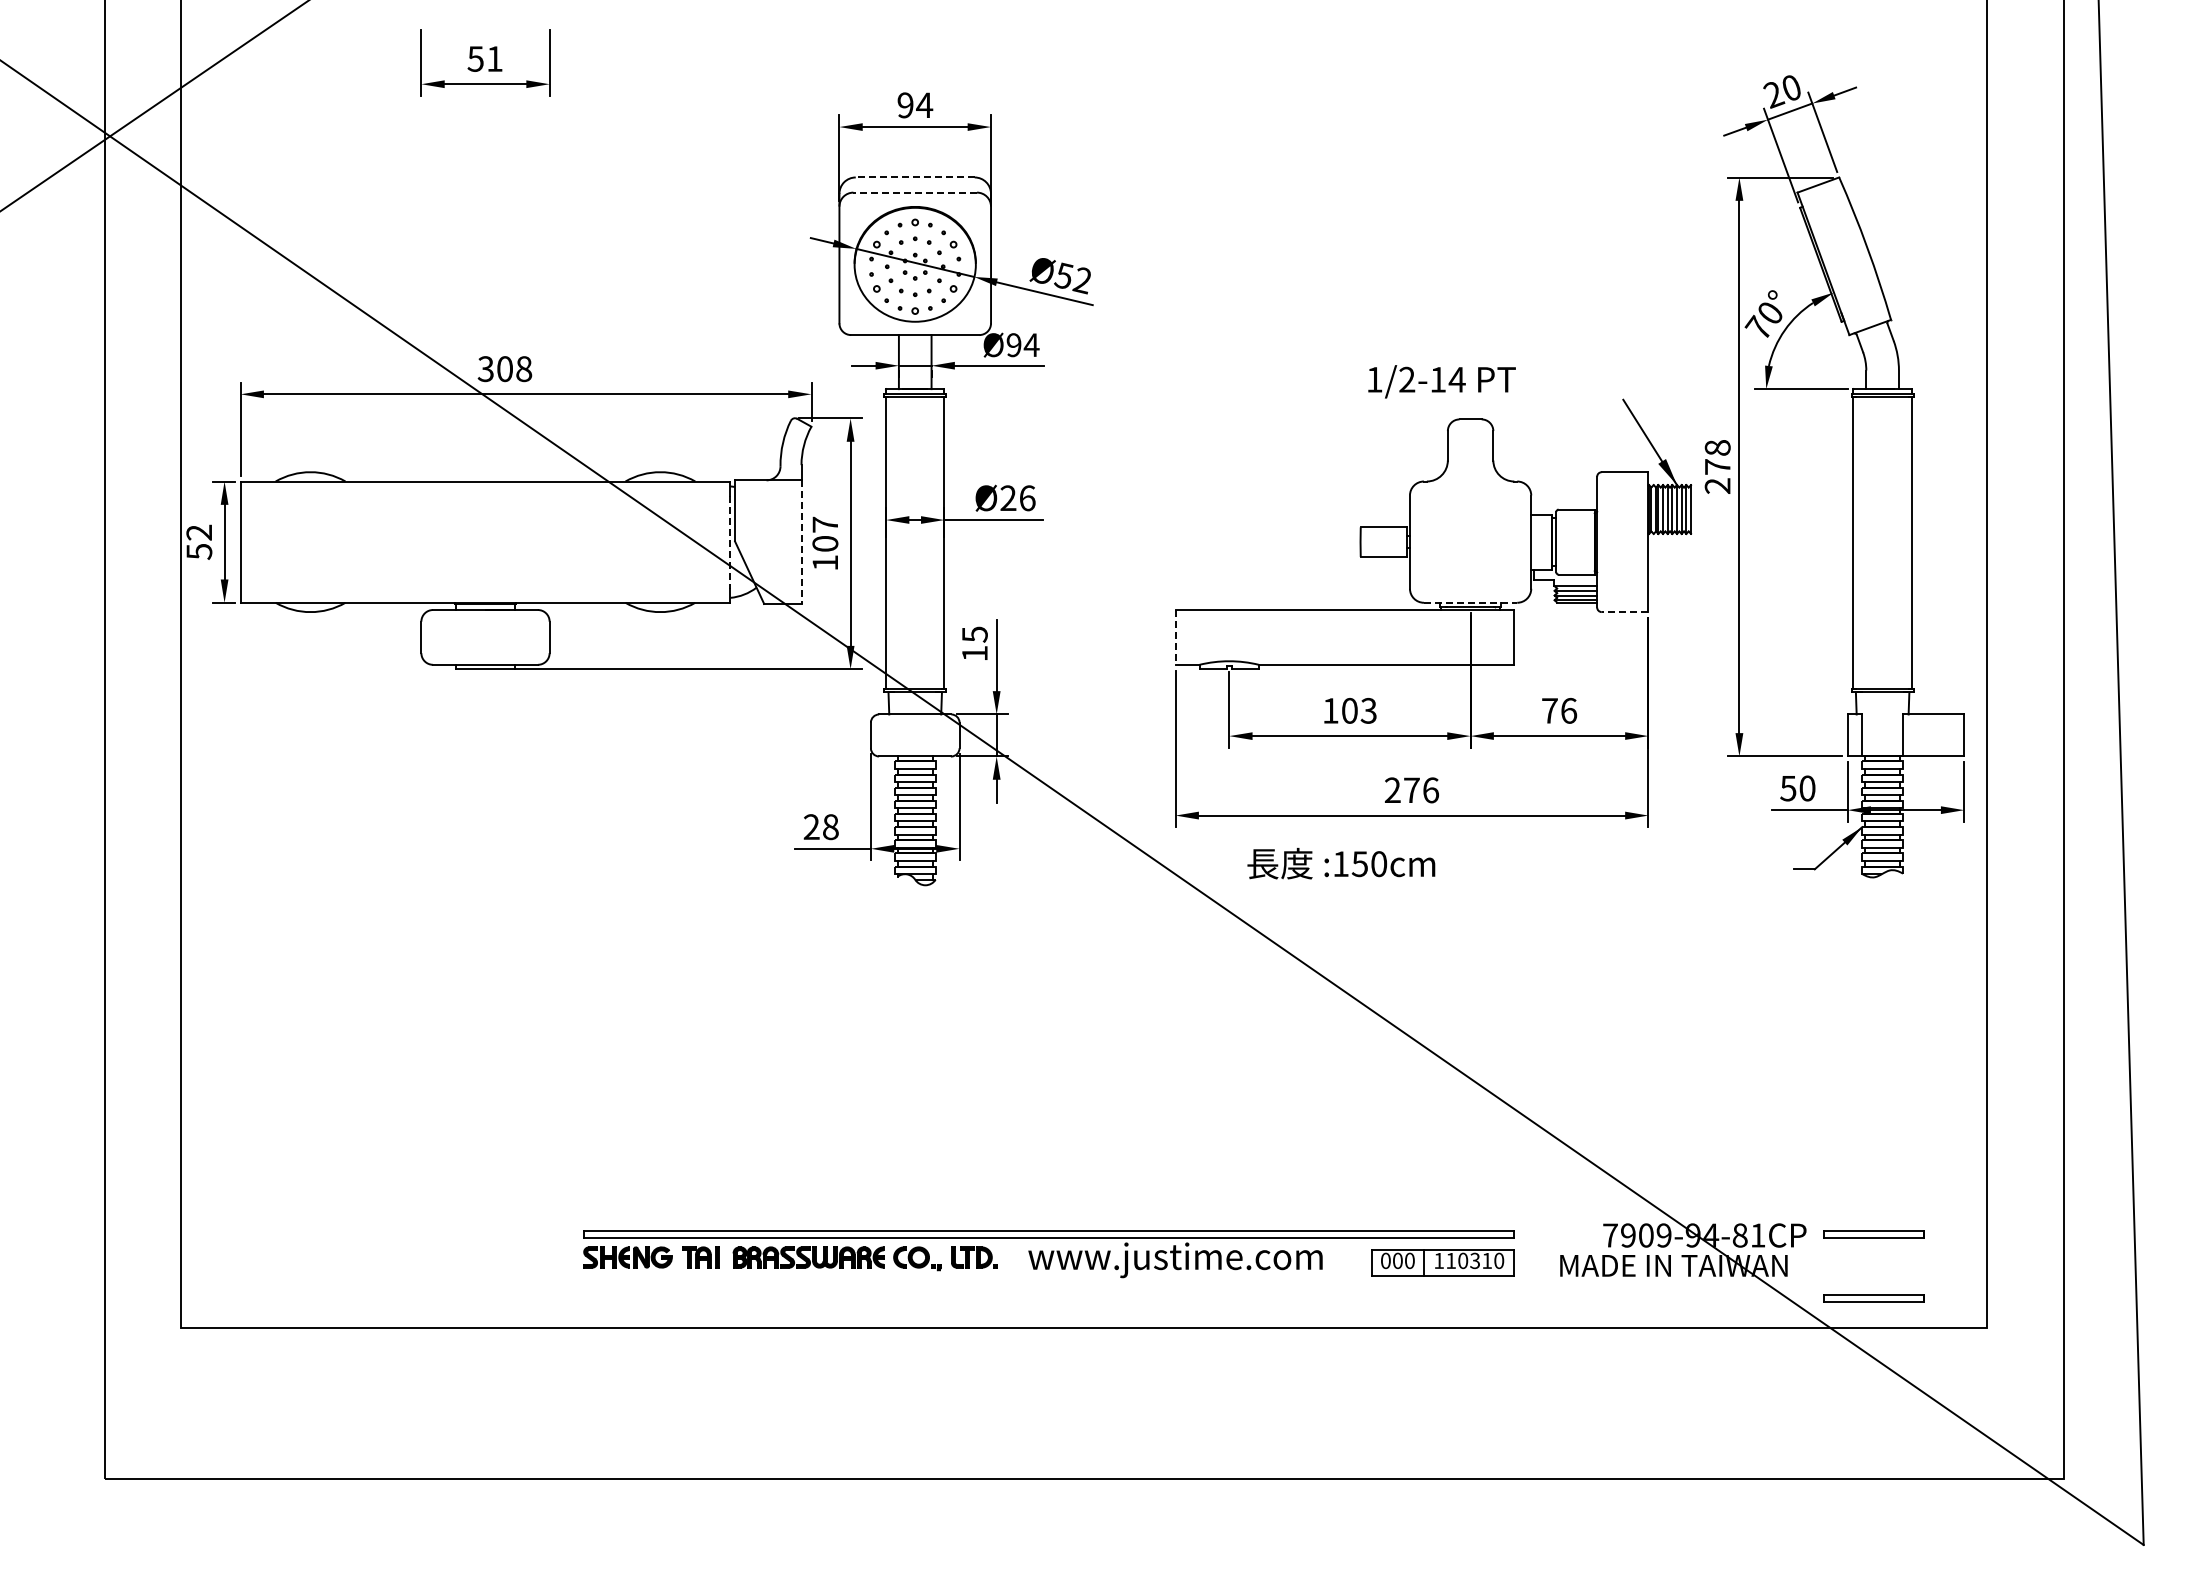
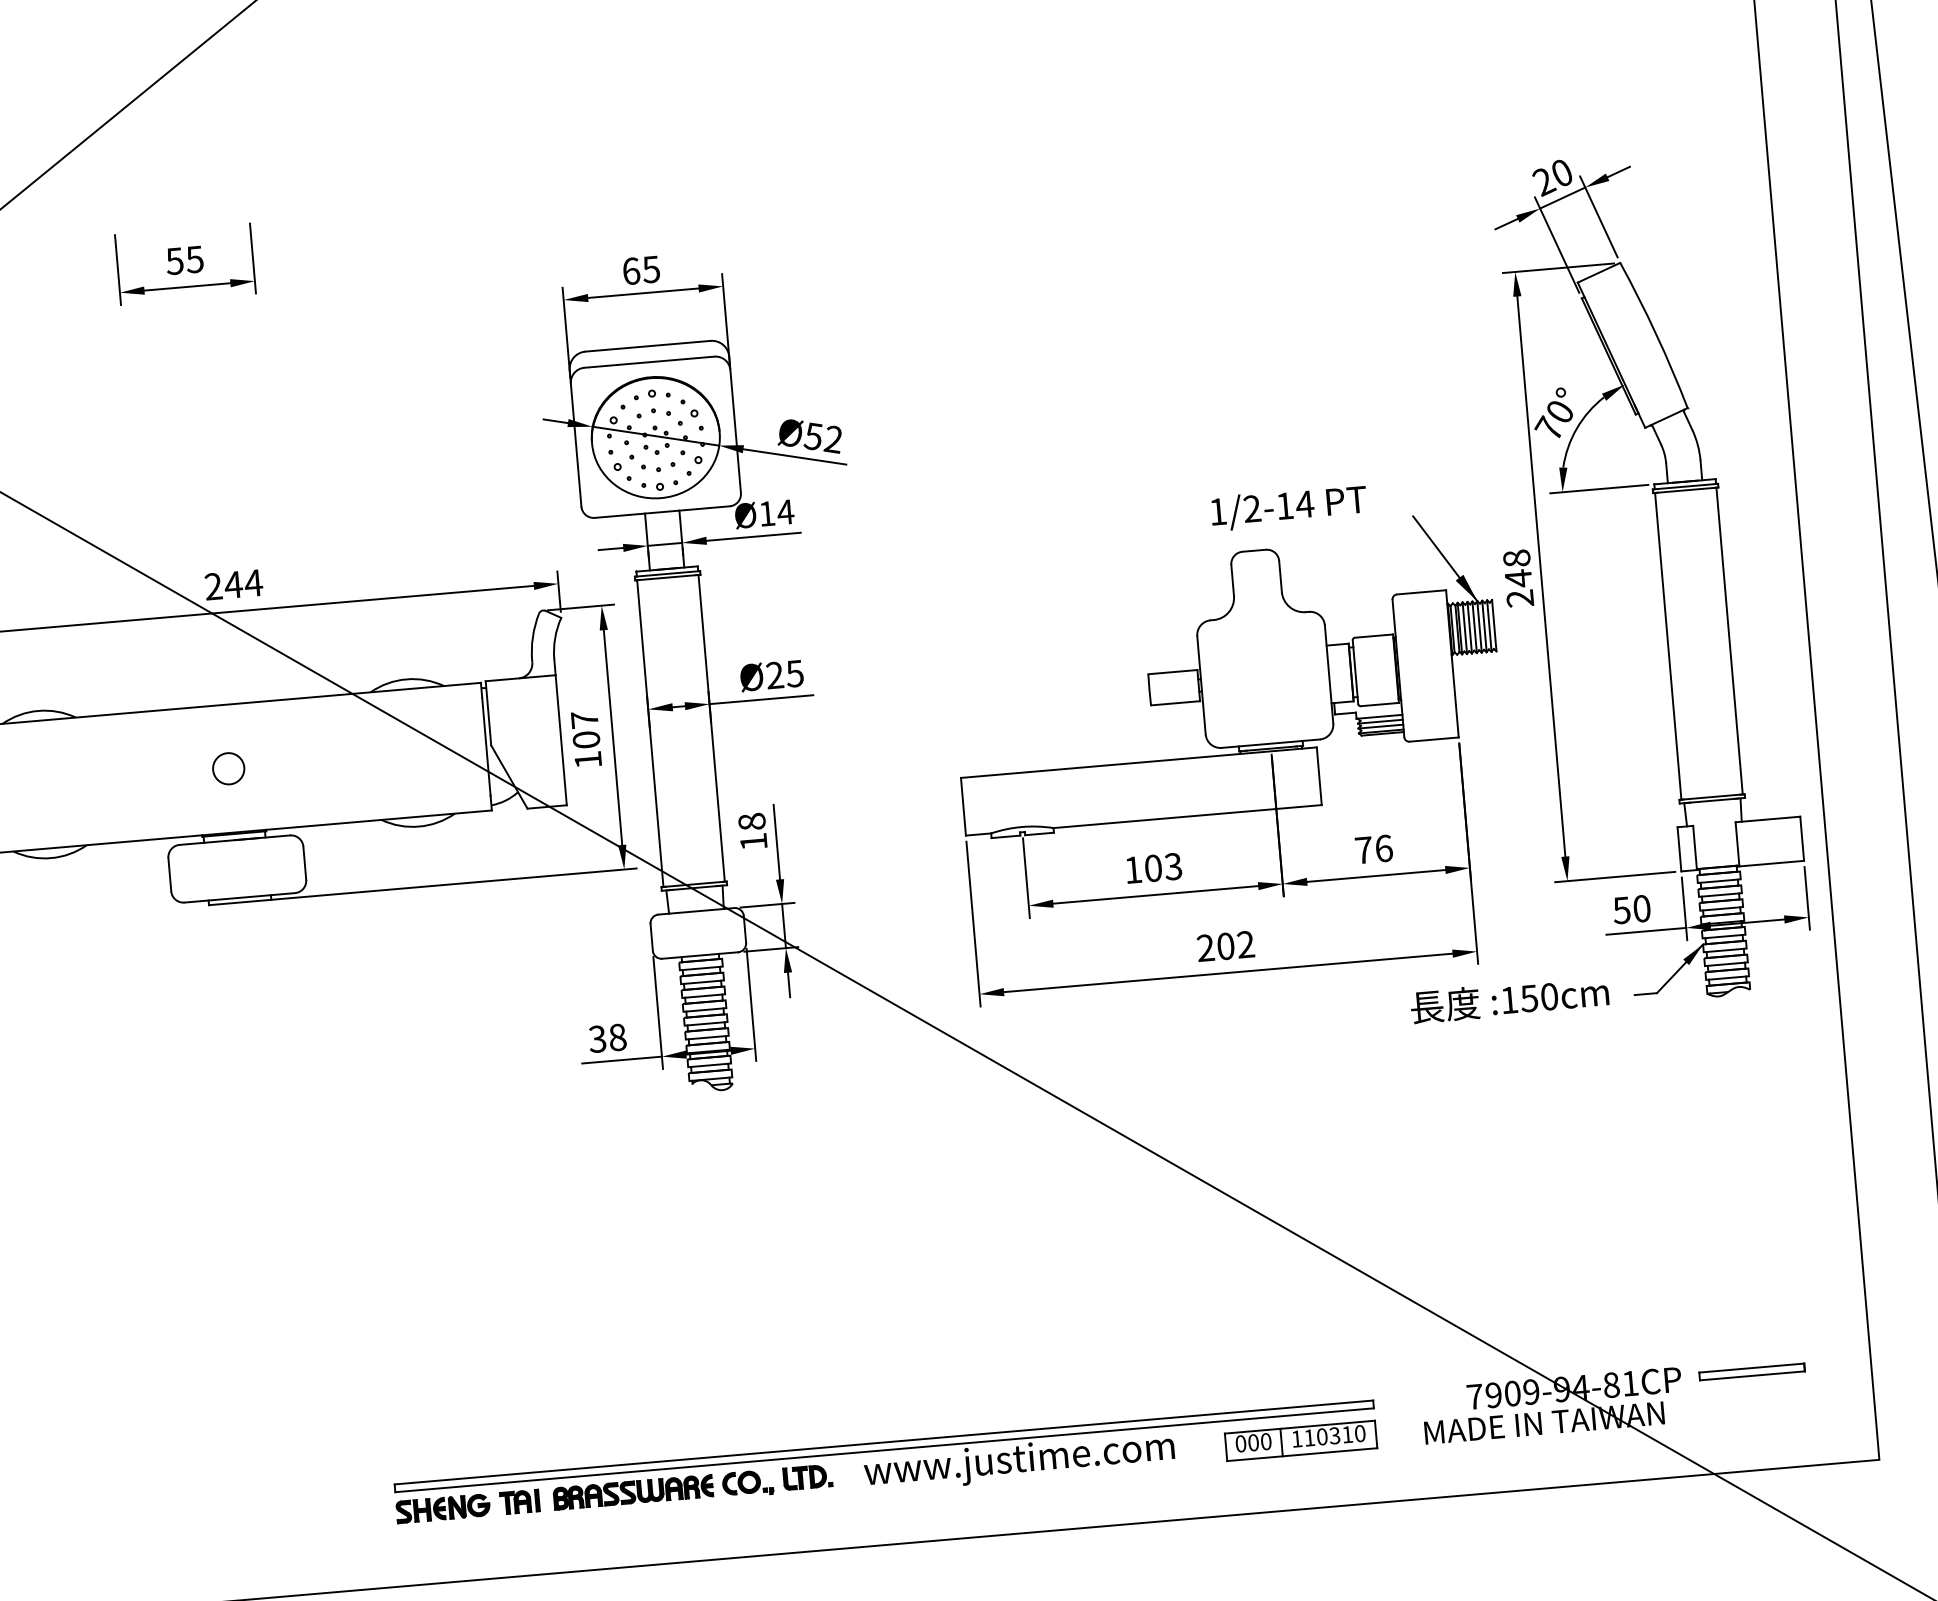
text: (494, 58) -> (194, 259), 51 -> 55
text: (915, 105) -> (641, 270), 94 -> 65
line: (914, 177) -> (647, 346), dashed -> solid
line: (915, 192) -> (649, 362), dashed -> solid
text: (1013, 345) -> (766, 514), Ø94 -> Ø14
text: (504, 369) -> (233, 585), 308 -> 244
text: (1441, 381) -> (1288, 507), moved
text: (1717, 466) -> (1518, 578), 278 -> 248
text: (1027, 498) -> (795, 673), Ø26 -> Ø25
circle: (485, 541) -> (228, 768), added
line: (730, 542) -> (486, 747), dashed -> solid
line: (801, 542) -> (561, 740), dashed -> solid
line: (1470, 602) -> (1270, 743), dashed -> solid
line: (1624, 612) -> (1433, 740), dashed -> solid
text: (974, 634) -> (751, 821), 15 -> 18
line: (1175, 637) -> (963, 806), dashed -> solid
text: (1421, 790) -> (1236, 945), 276 -> 202
text: (811, 827) -> (597, 1039), 28 -> 38
text: (1341, 863) -> (1509, 999), moved
part: (1873, 1298) -> (1757, 1439), removed

